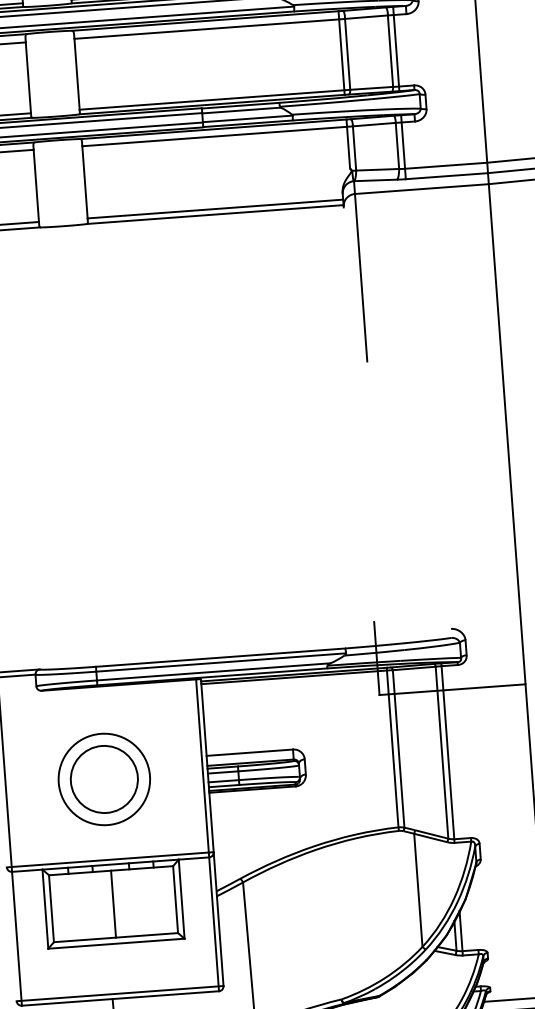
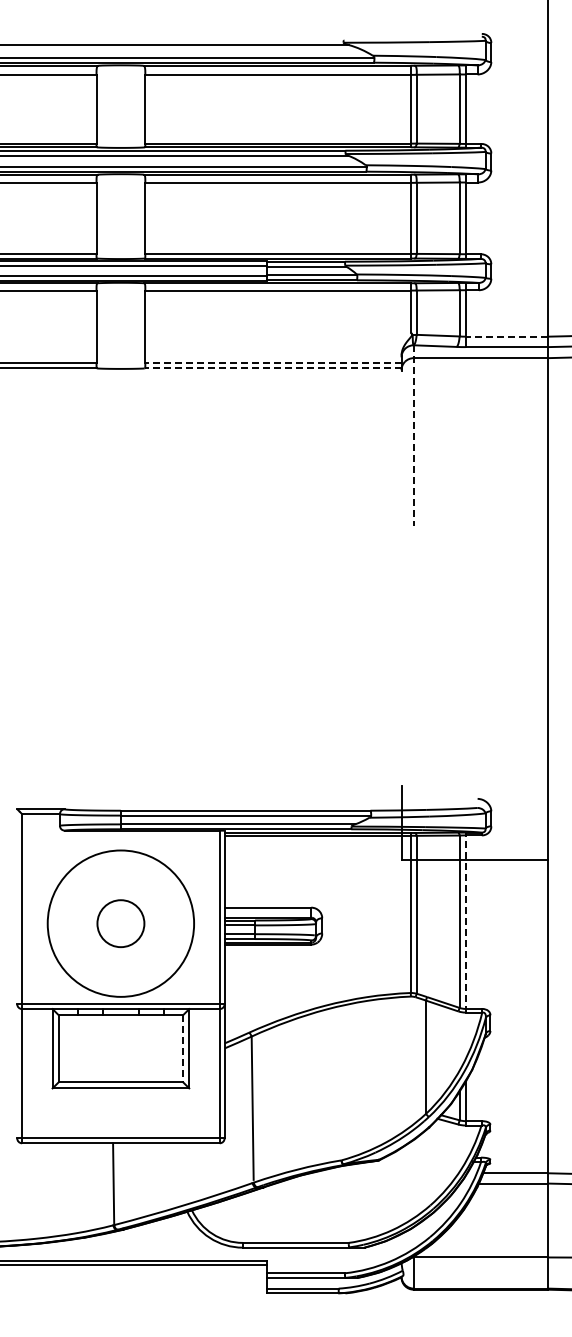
line: (445, 165) -> (506, 336), solid -> dashed
line: (214, 208) -> (272, 362), solid -> dashed
line: (214, 214) -> (272, 368), solid -> dashed
line: (360, 272) -> (413, 436), solid -> dashed
line: (447, 753) -> (465, 922), solid -> dashed
circle: (103, 779) -> (120, 923), size x0.7
circle: (103, 779) -> (120, 923), size x1.6
line: (175, 899) -> (183, 1048), solid -> dashed
line: (113, 903) -> (120, 1048), removed

